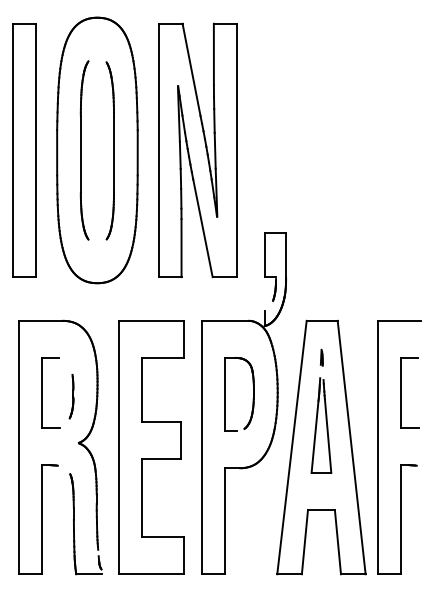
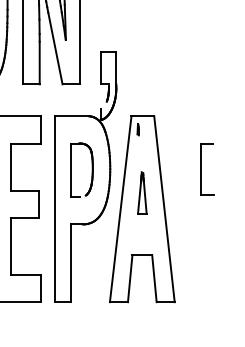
line: (321, 357) -> (137, 129), moved
part: (321, 425) -> (142, 193), size x0.6
part: (400, 464) -> (200, 221), removed

